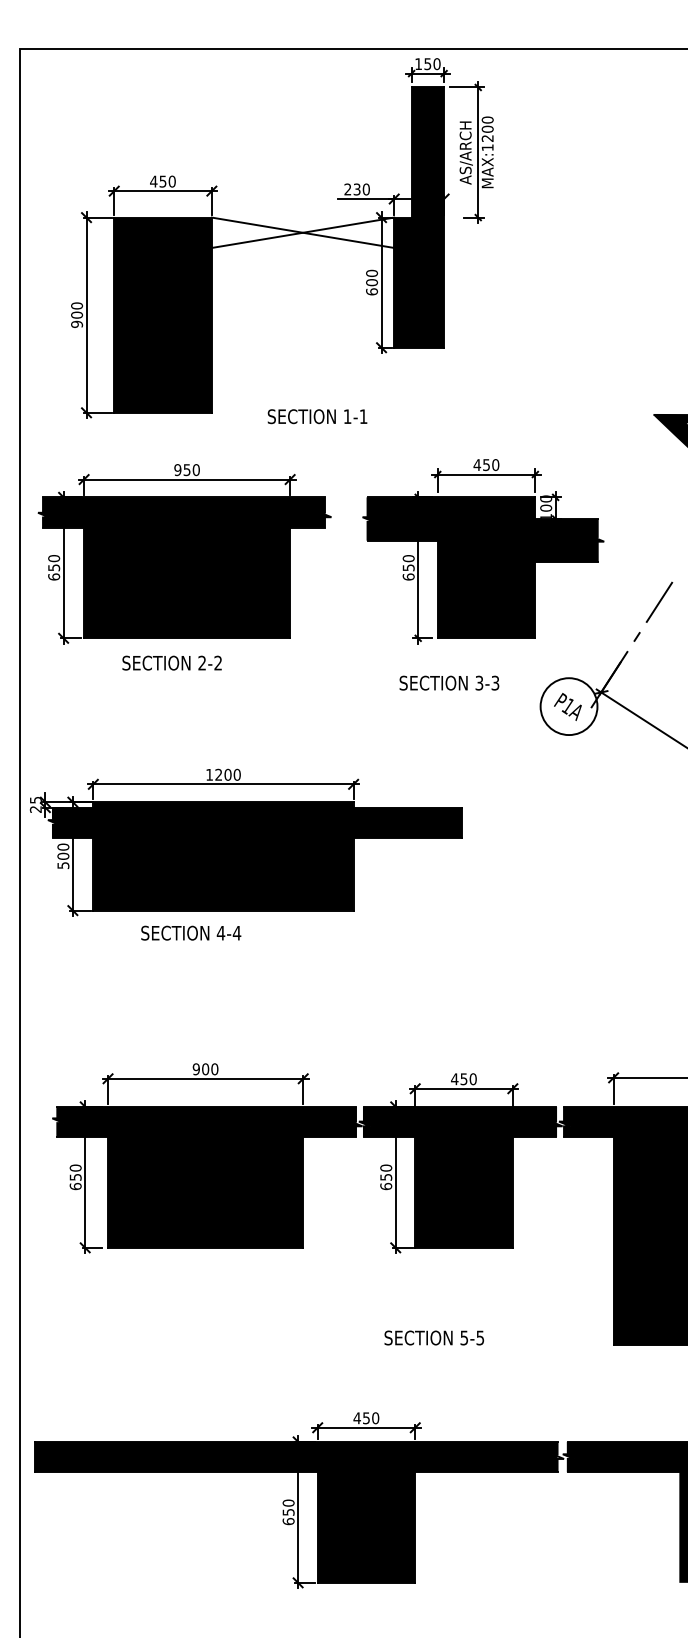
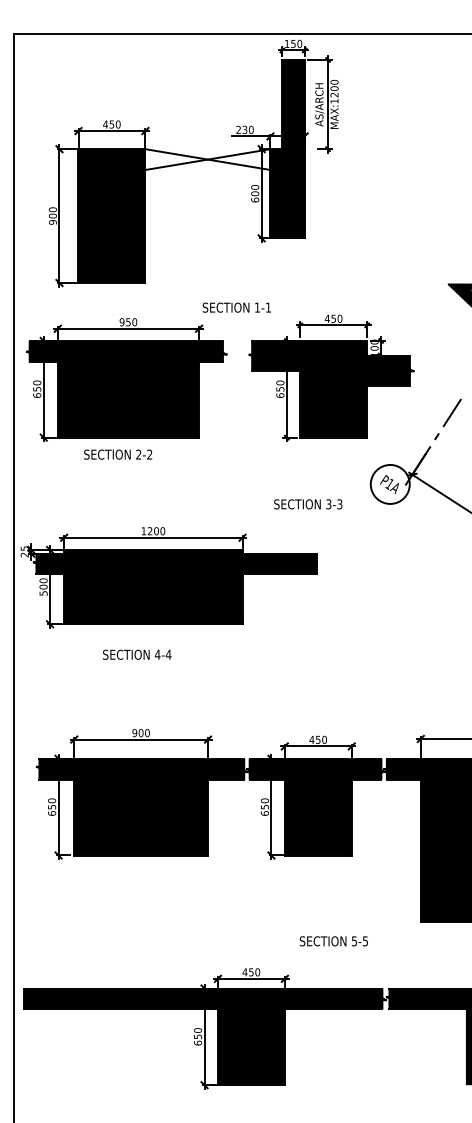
text: (317, 416) -> (236, 307), moved
text: (449, 683) -> (308, 504), moved
text: (191, 932) -> (137, 654), moved
text: (433, 1338) -> (333, 941), moved

